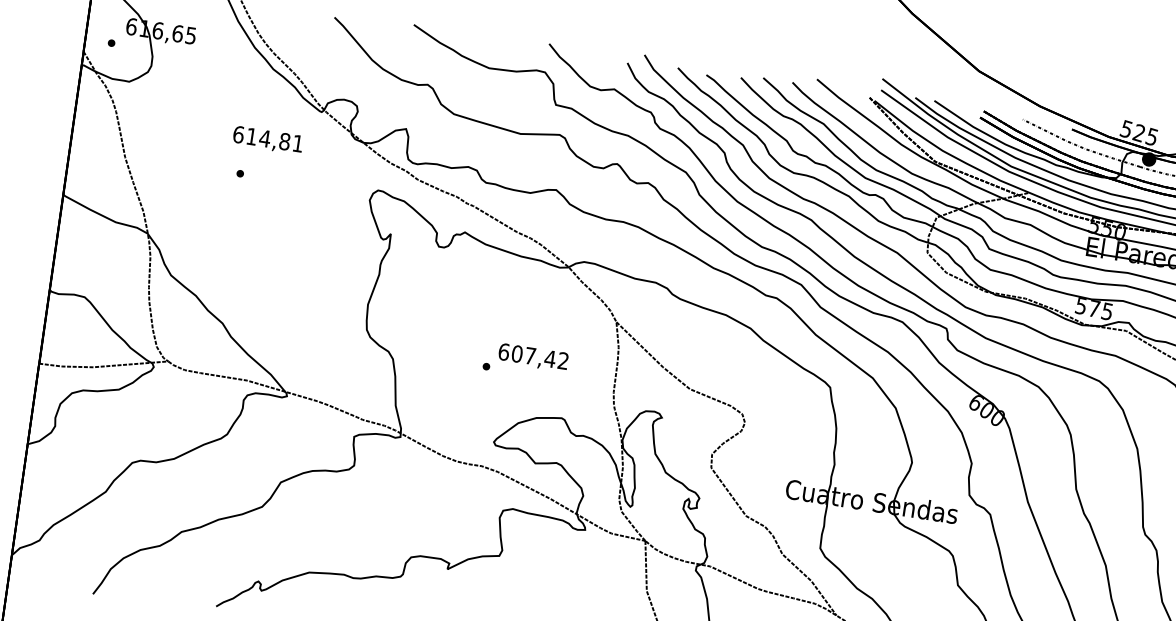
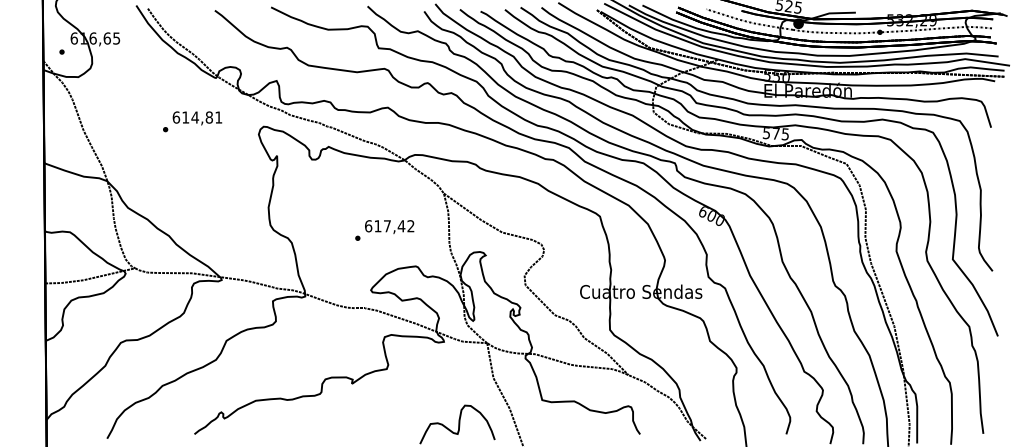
text: (268, 140) -> (197, 118), moved
text: (516, 354) -> (377, 226), 607,42 -> 617,42

